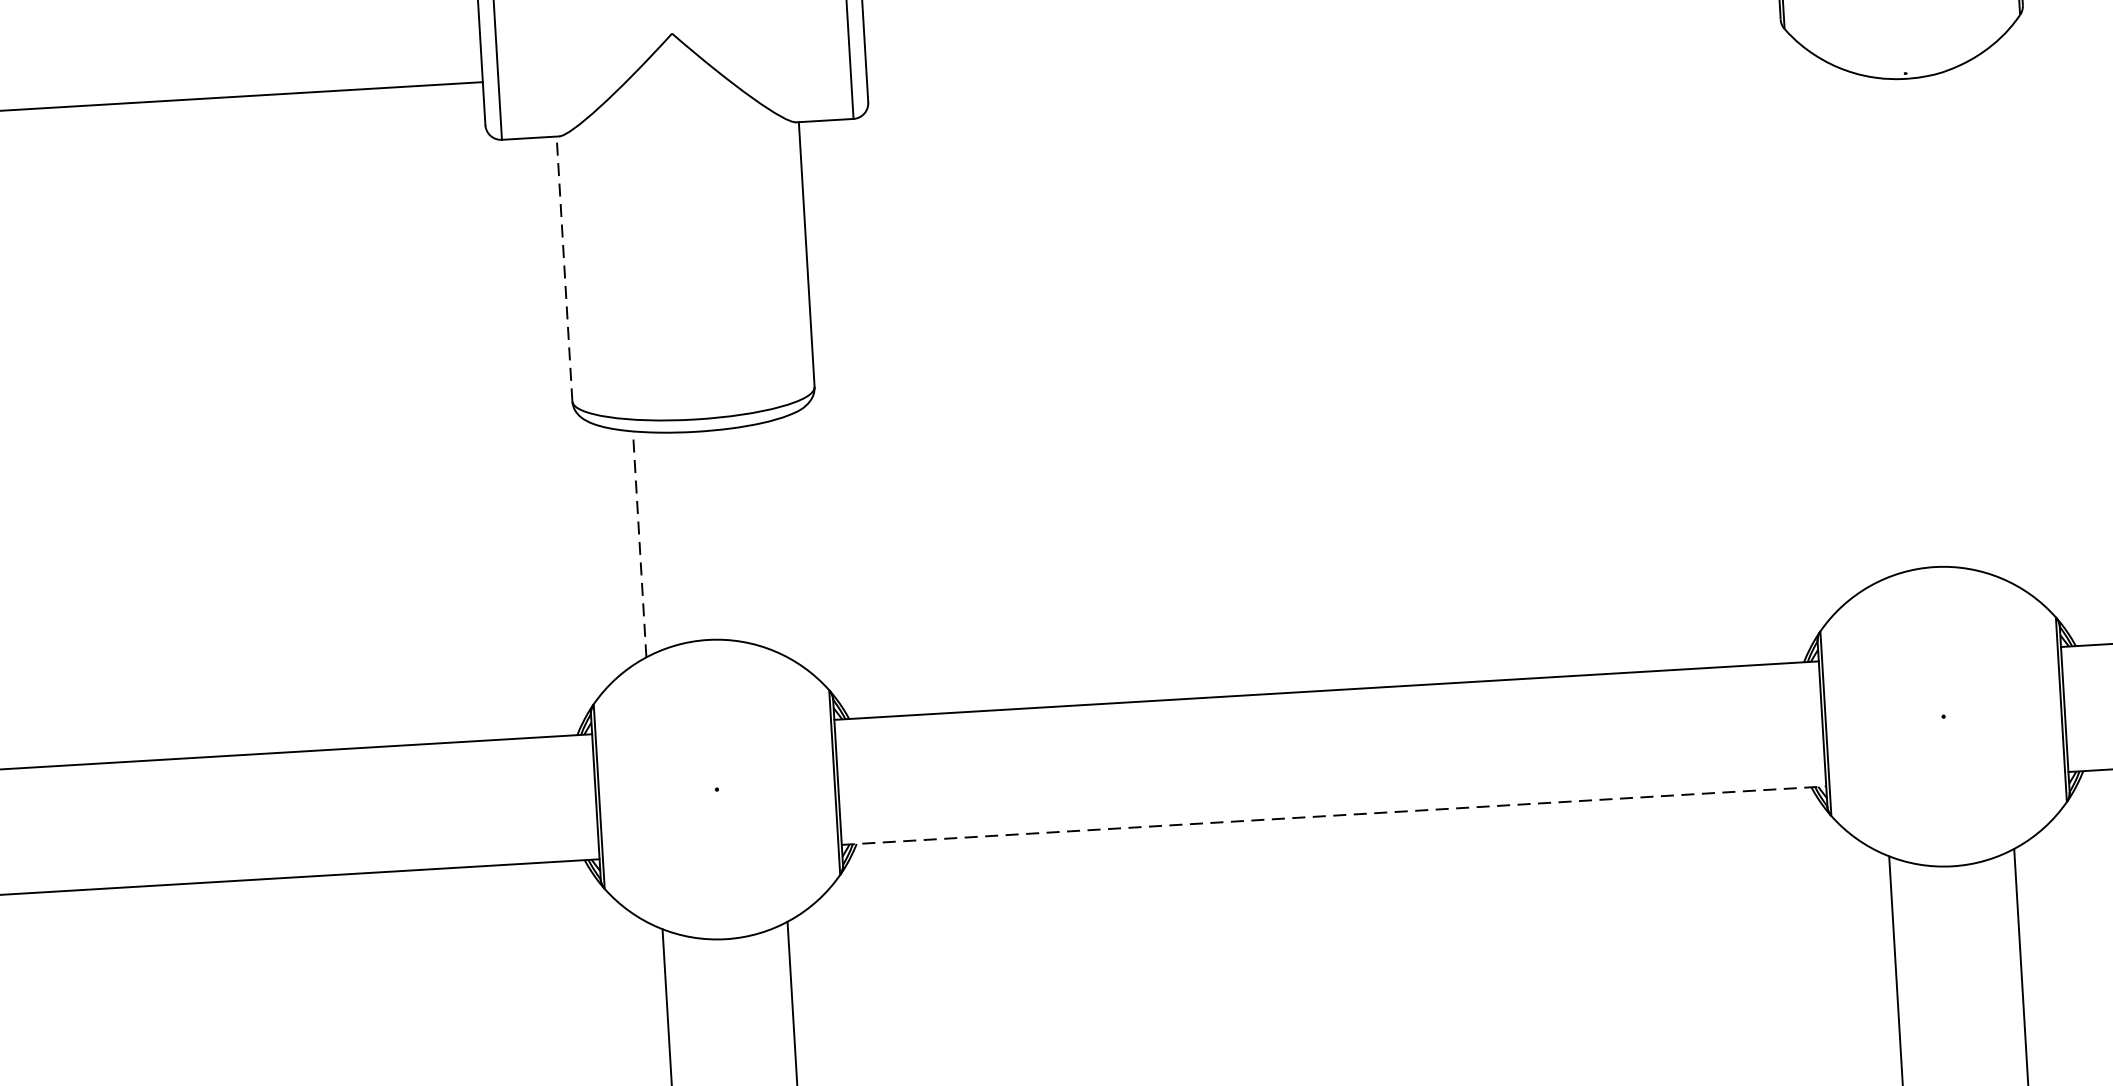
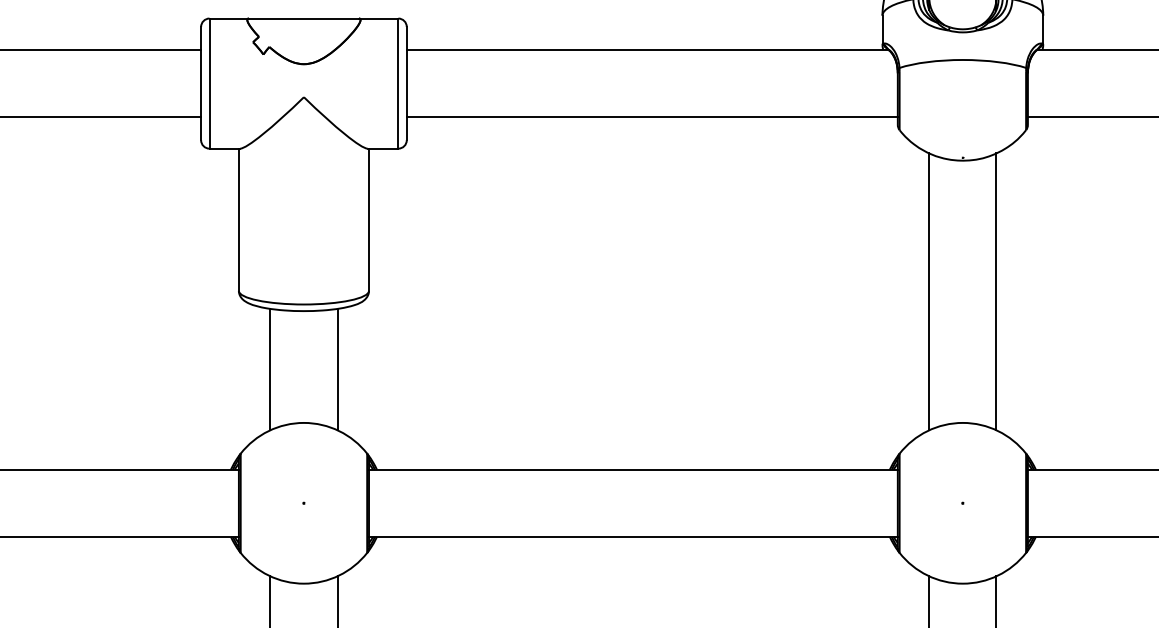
line: (1321, 32) -> (651, 117), added
line: (563, 268) -> (238, 219), dashed -> solid
line: (1982, 318) -> (996, 291), added
line: (1858, 326) -> (929, 291), added
line: (764, 536) -> (337, 369), added
line: (639, 544) -> (270, 369), dashed -> solid
line: (1334, 814) -> (633, 536), dashed -> solid

